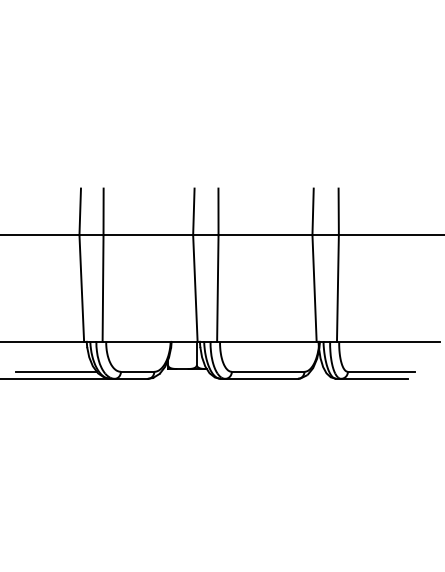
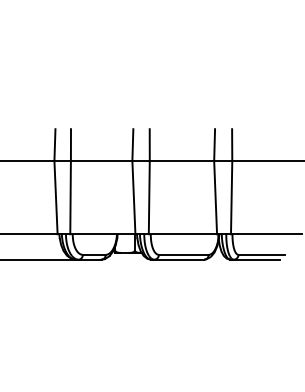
line: (56, 371) -> (38, 254), removed

